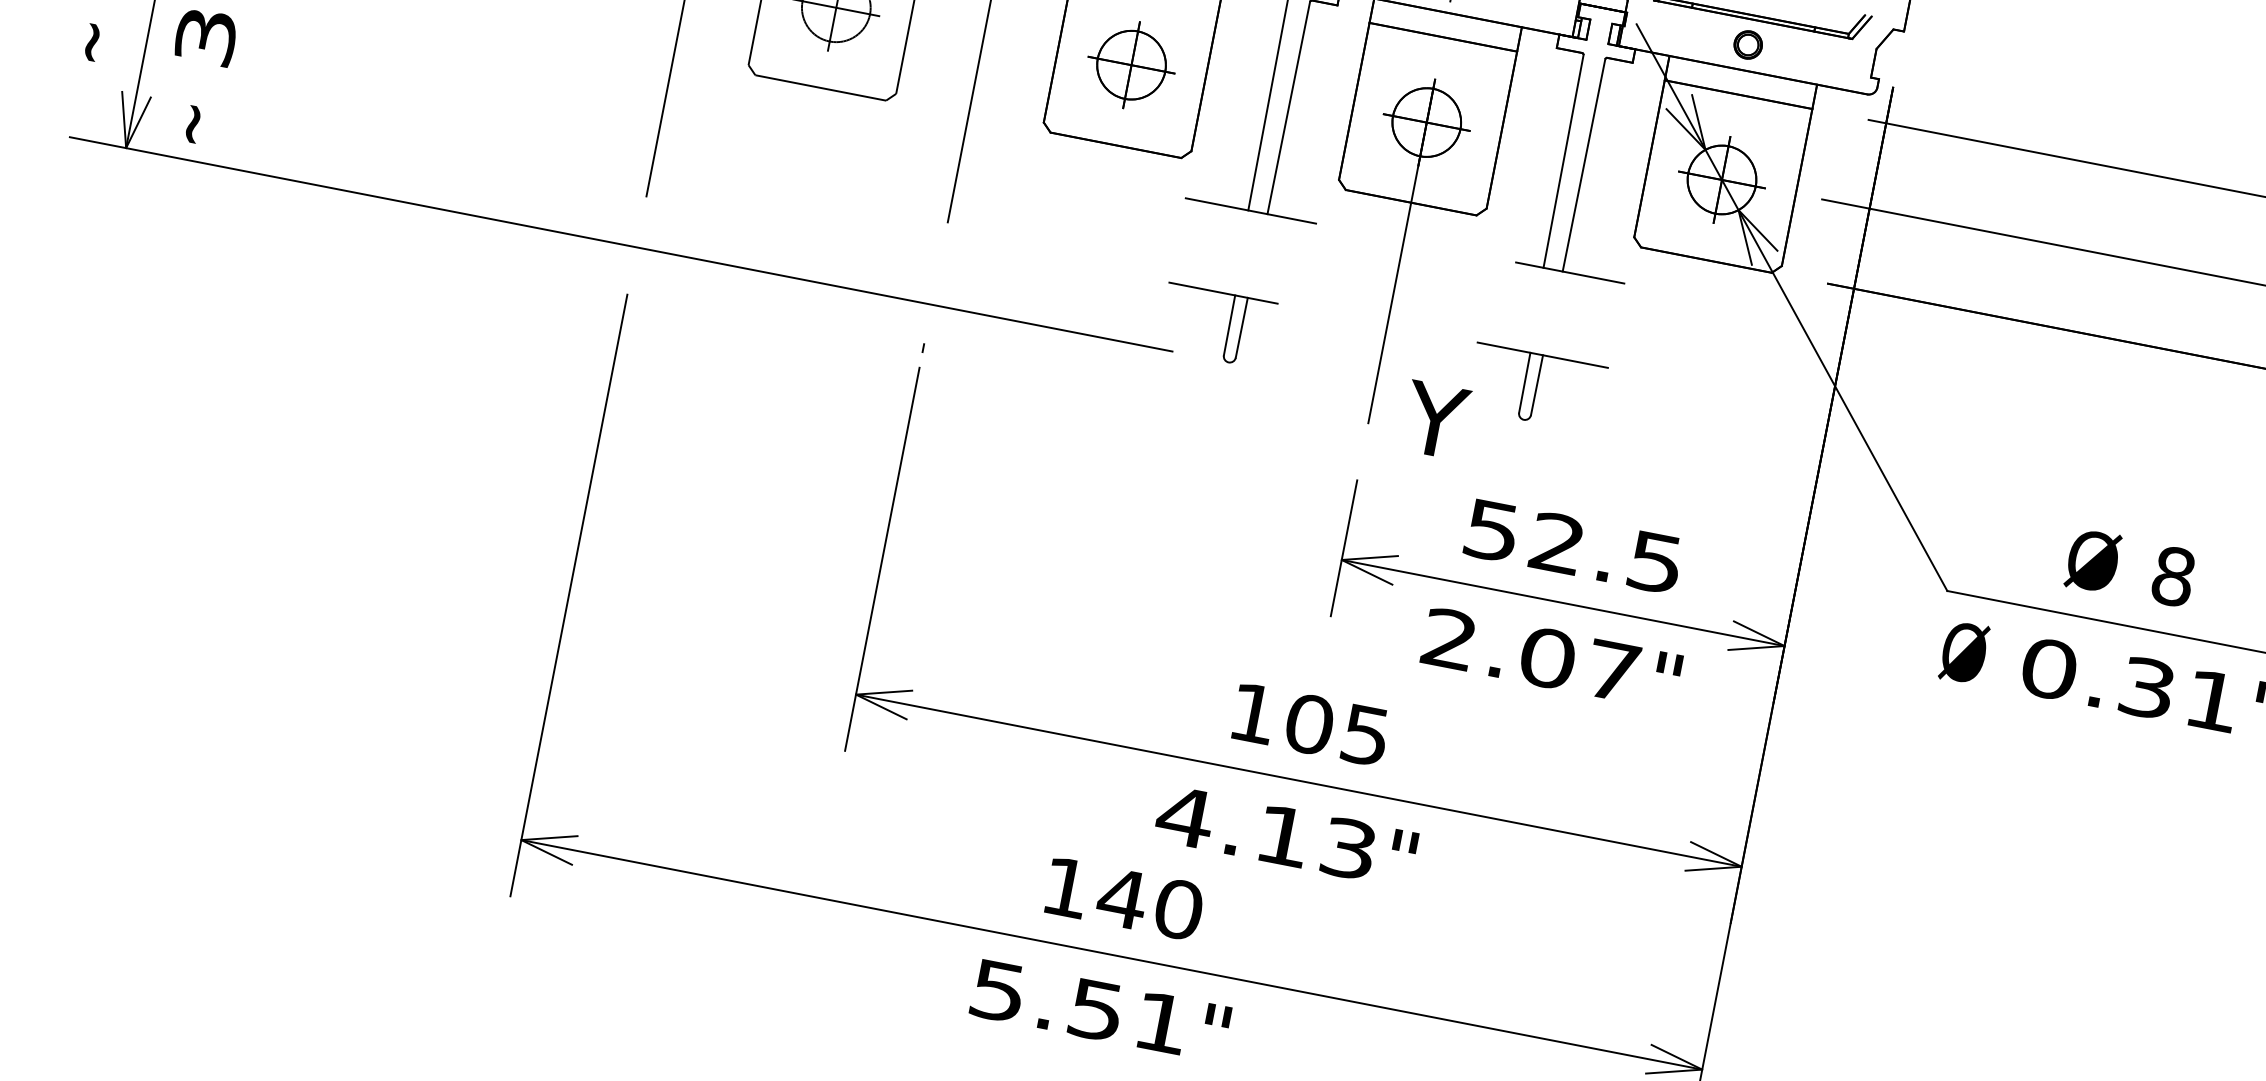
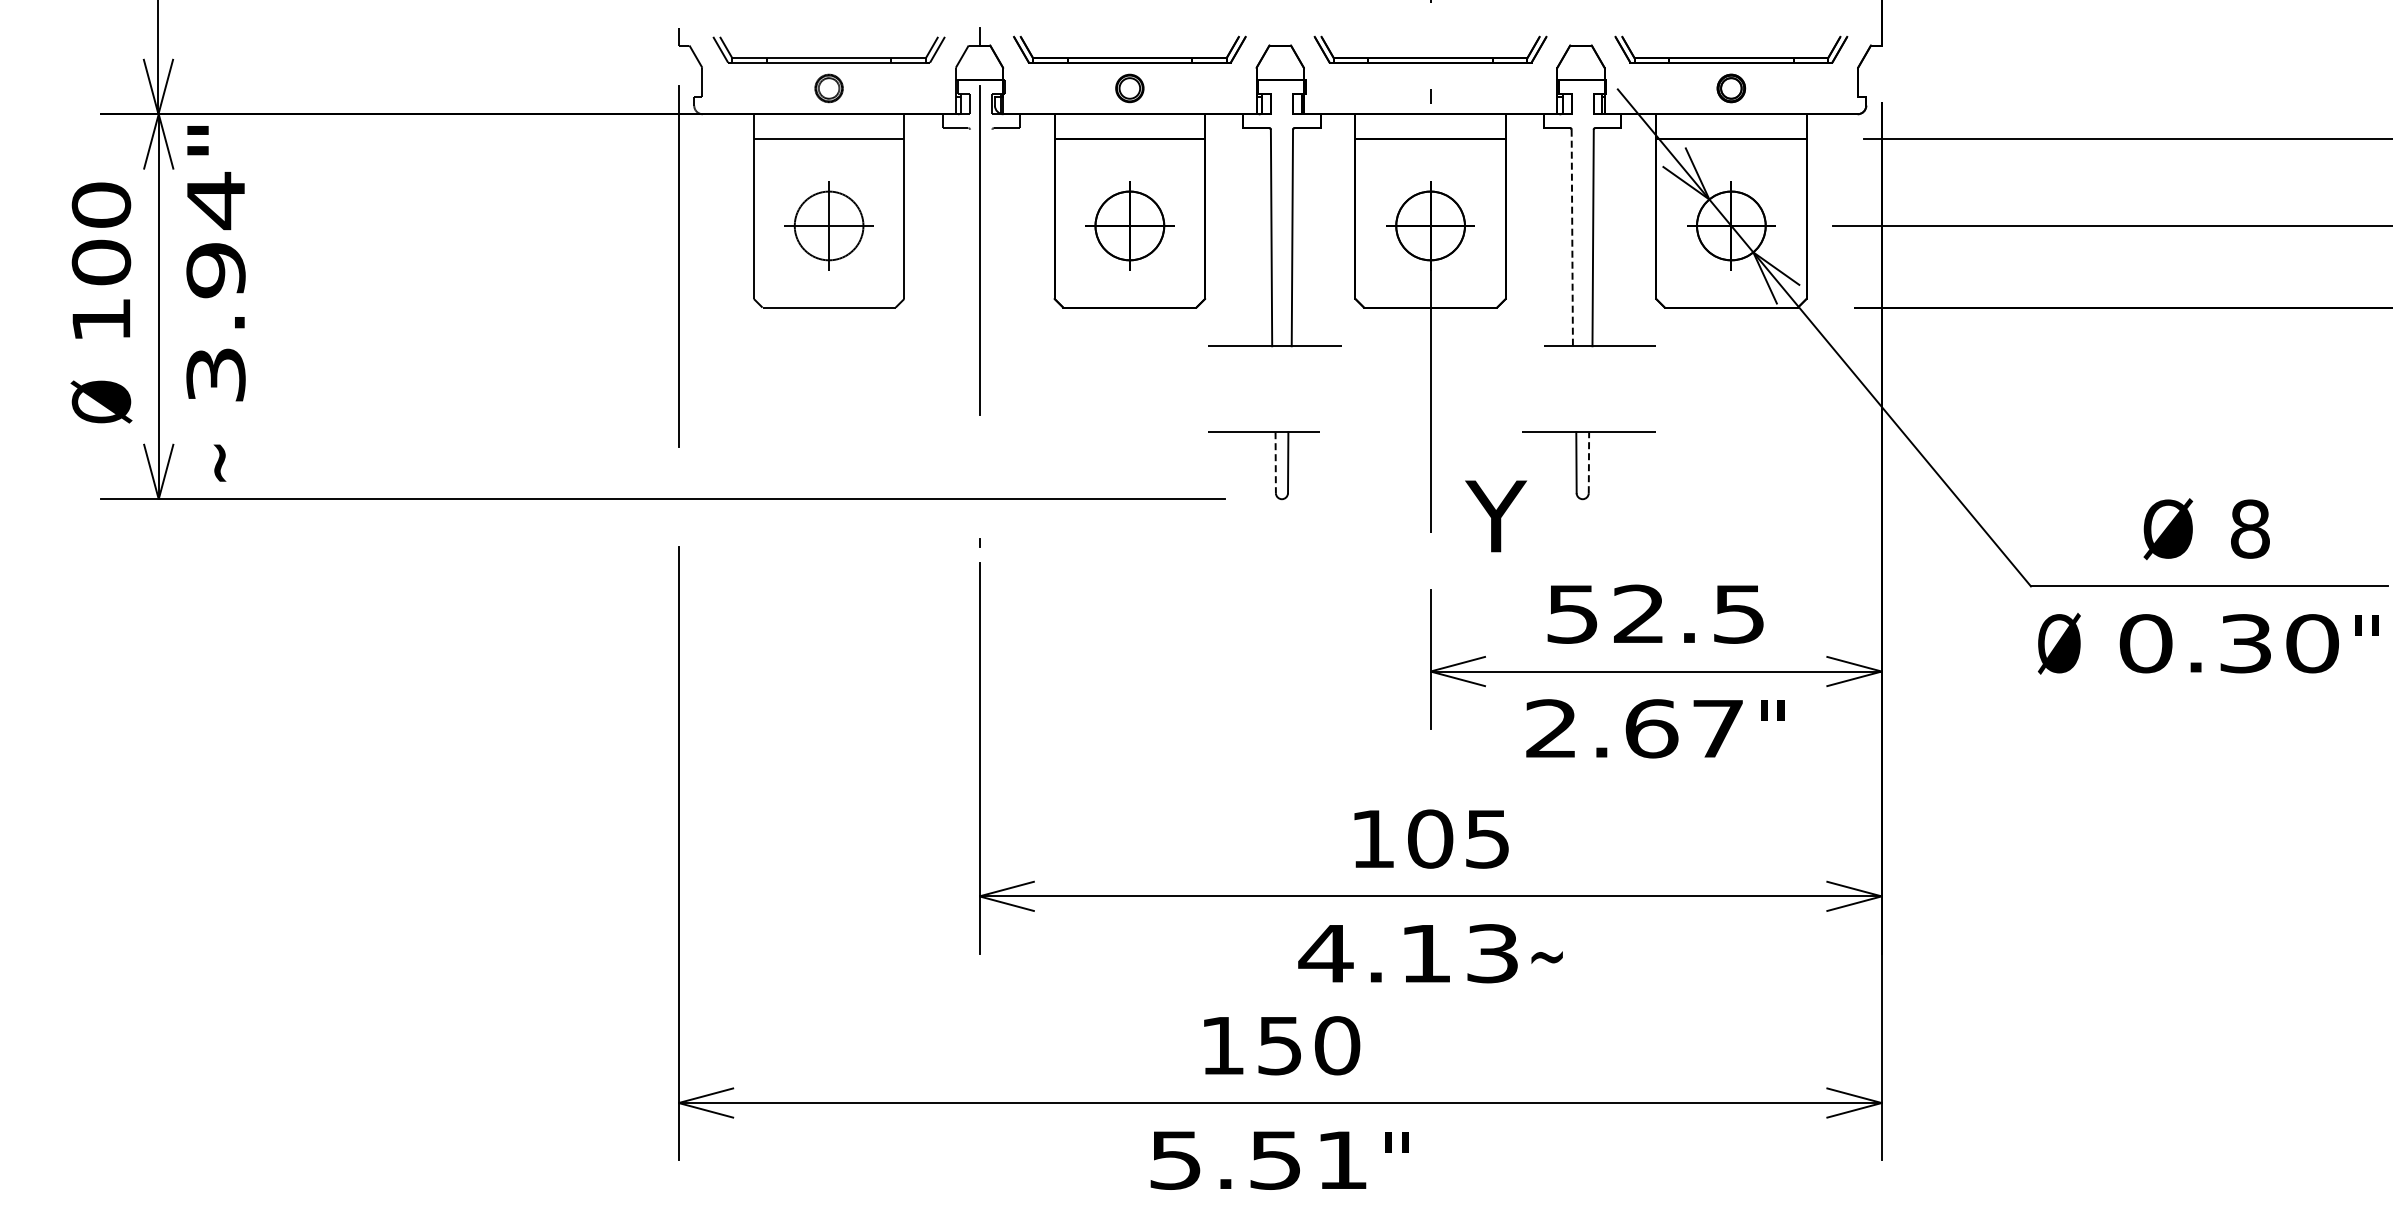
text: (88, 41) -> (101, 401), ~ -> Ø
line: (1563, 161) -> (1572, 238), solid -> dashed
line: (1229, 325) -> (1275, 462), solid -> dashed
line: (1536, 384) -> (1588, 462), solid -> dashed
text: (1547, 658) -> (1651, 728), 2.07 -> 2.67
text: (2212, 700) -> (2312, 643), 0.31 -> 0.30
text: (1403, 850) -> (1546, 944), " -> ~
text: (1121, 899) -> (1279, 1046), 140 -> 150

